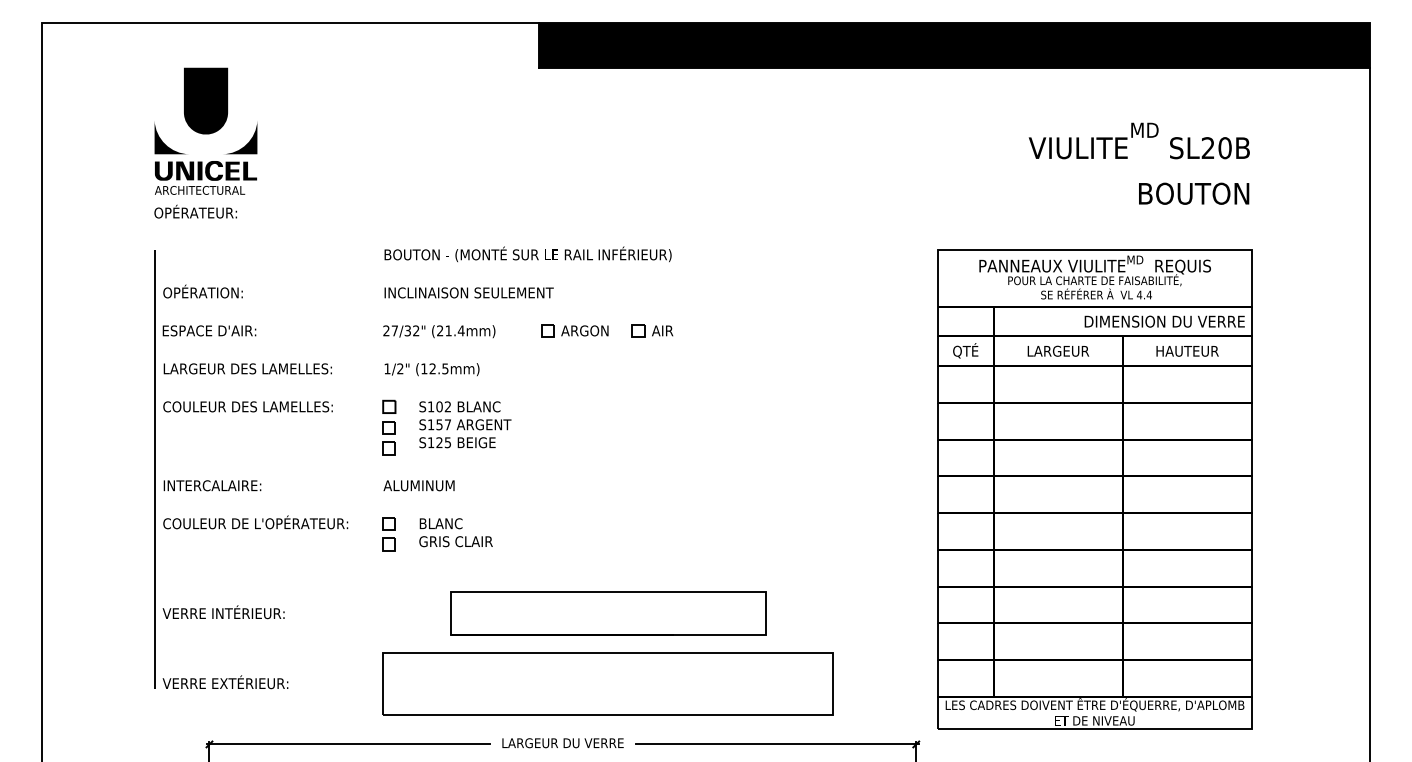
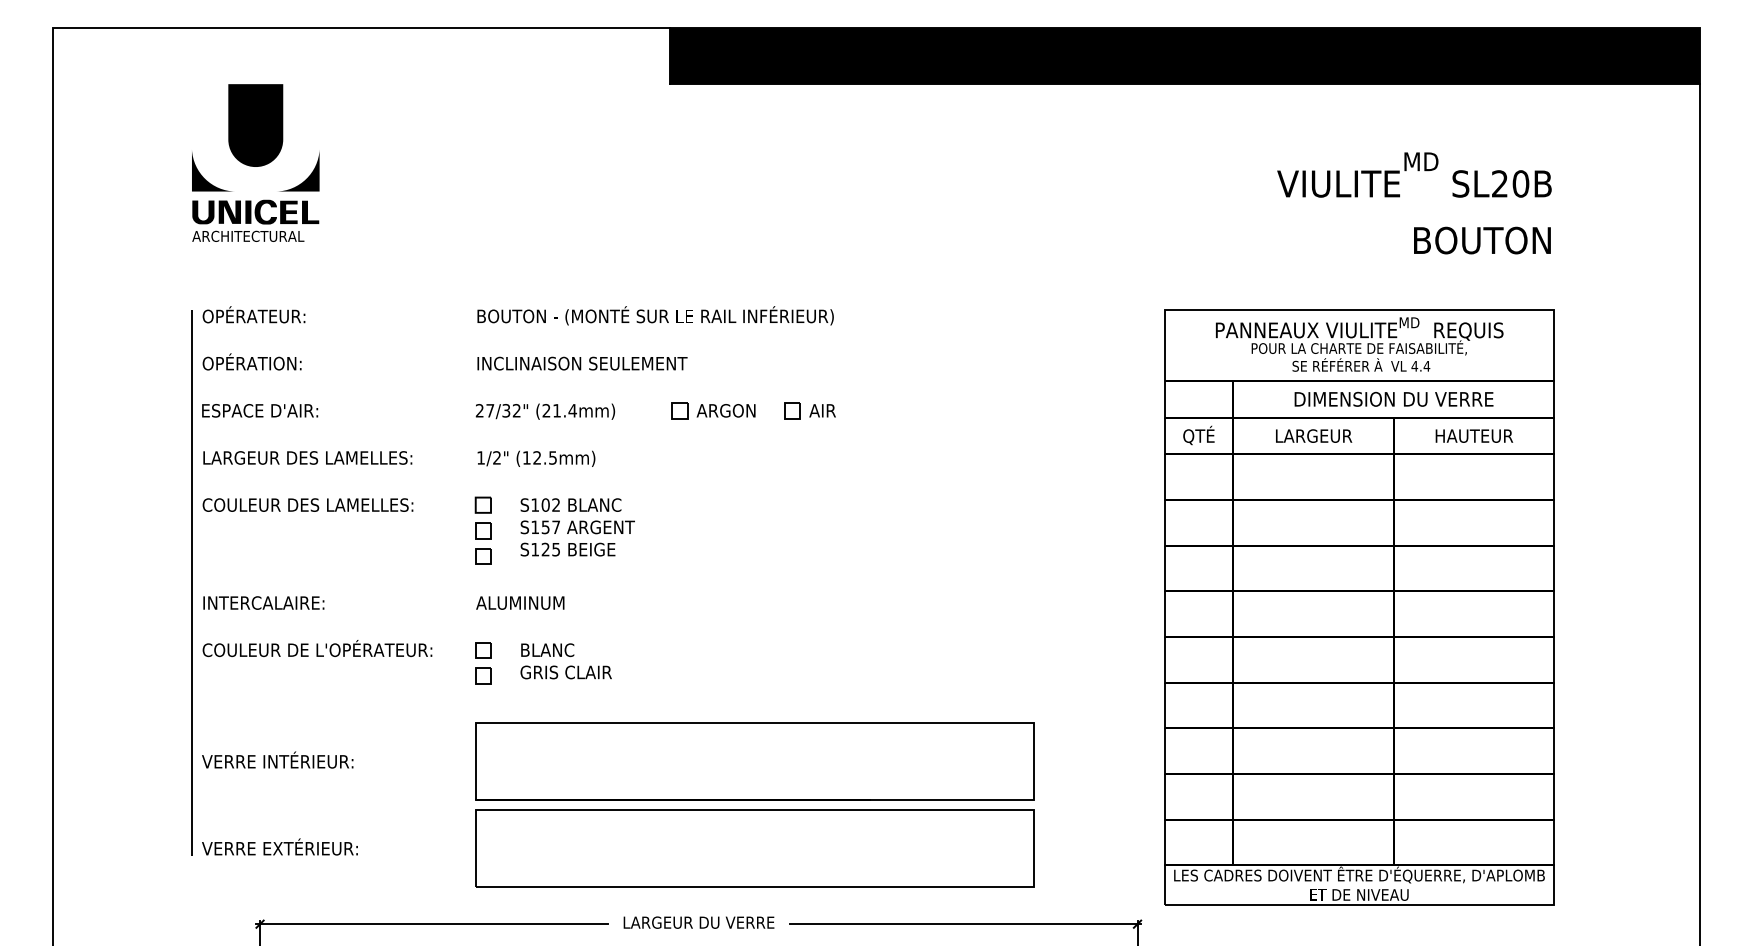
text: (195, 211) -> (253, 314), moved
text: (1164, 320) -> (1393, 398), moved
part: (607, 613) -> (754, 761), size x1.43

